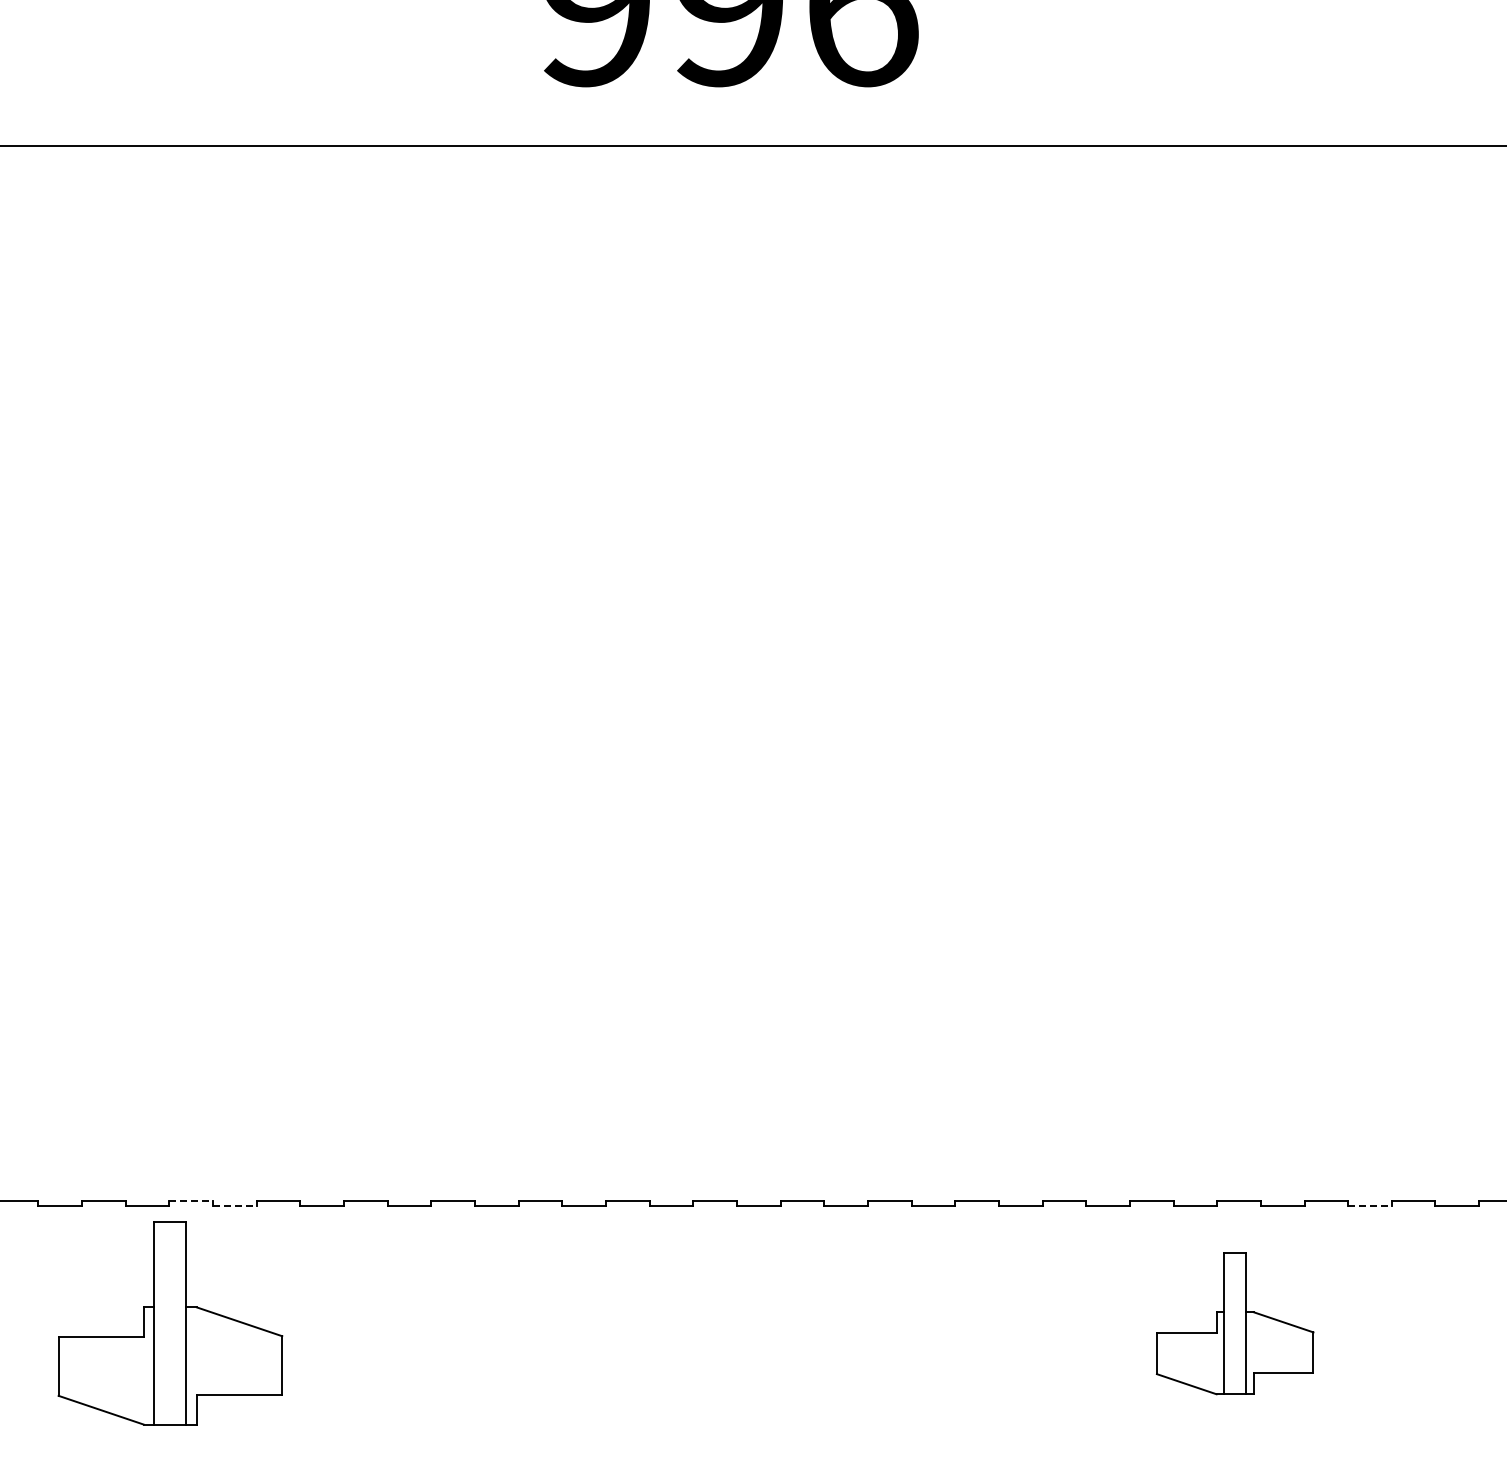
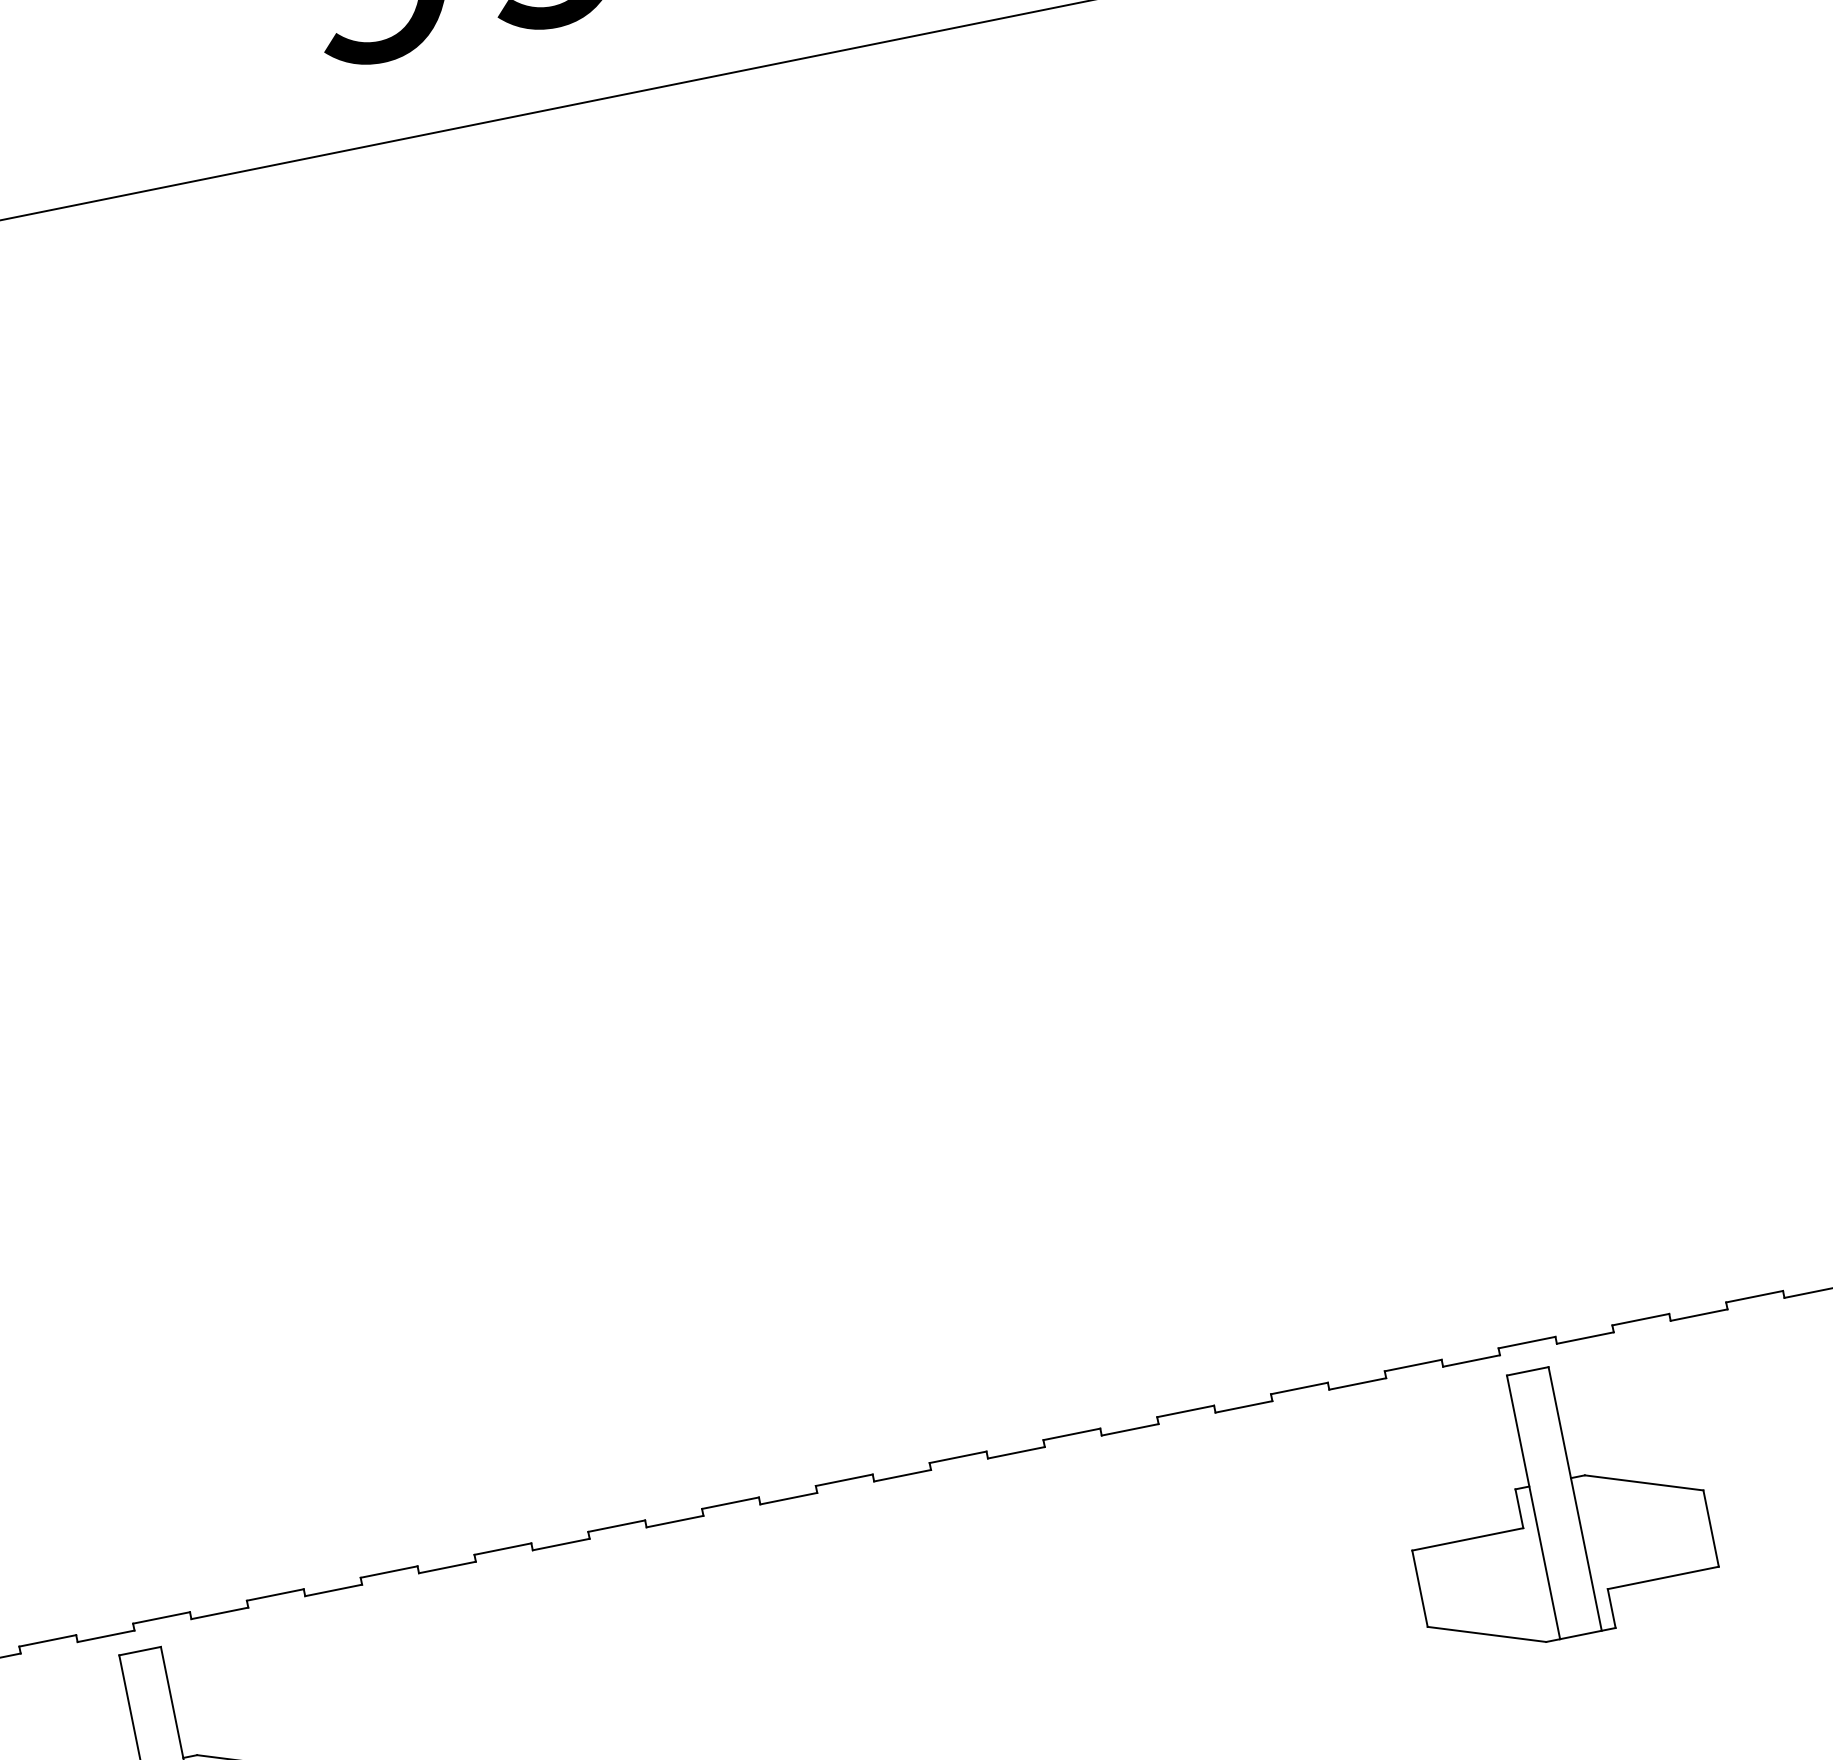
line: (191, 1200) -> (161, 1617), dashed -> solid
line: (234, 1206) -> (219, 1613), dashed -> solid
line: (1369, 1206) -> (1698, 1315), dashed -> solid
part: (1234, 1323) -> (1553, 1503), size x1.43

